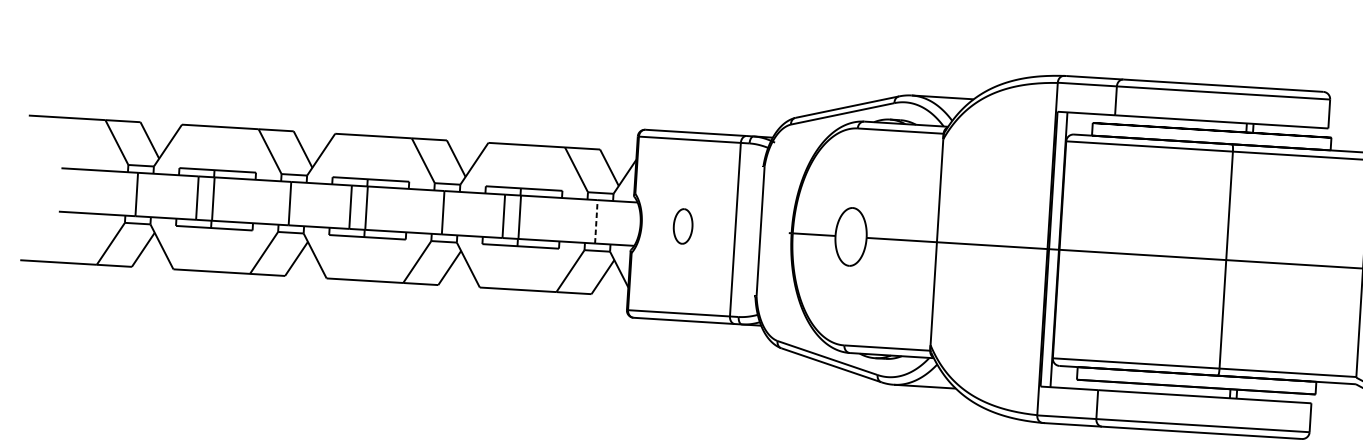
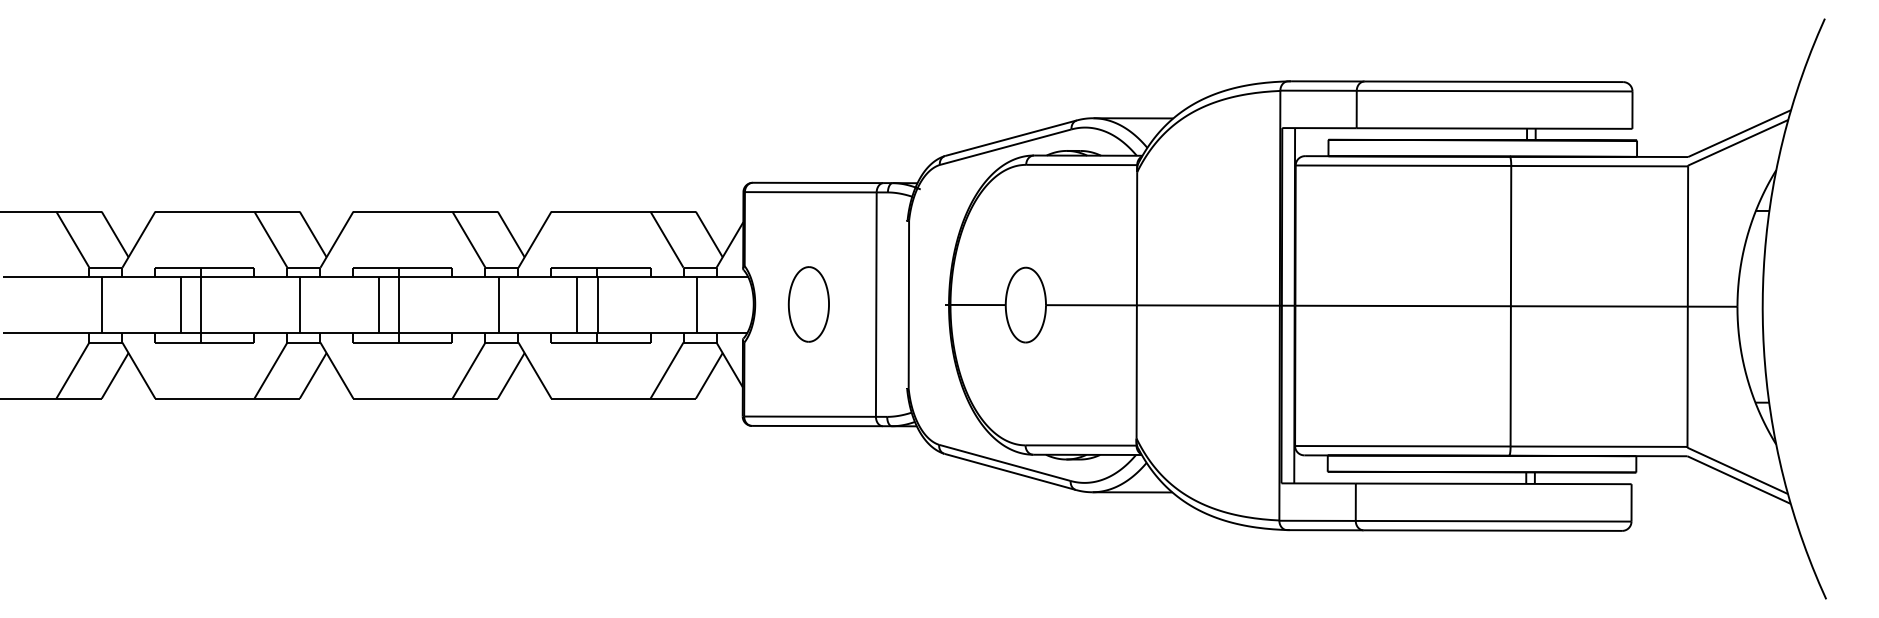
line: (596, 221) -> (696, 304), dashed -> solid
part: (682, 226) -> (808, 304), size x1.67

